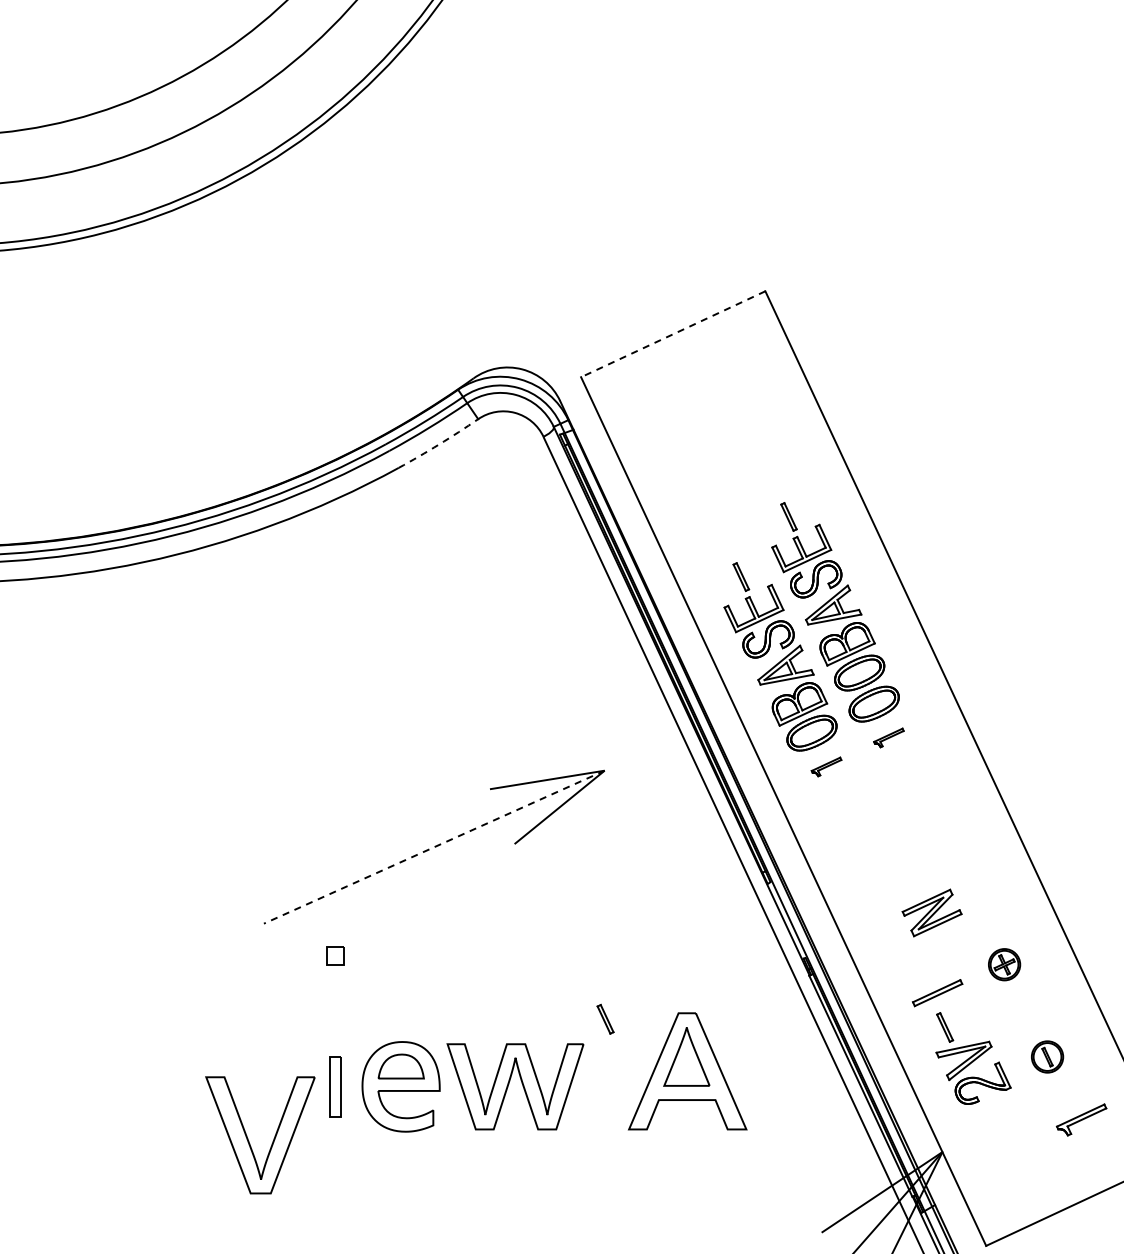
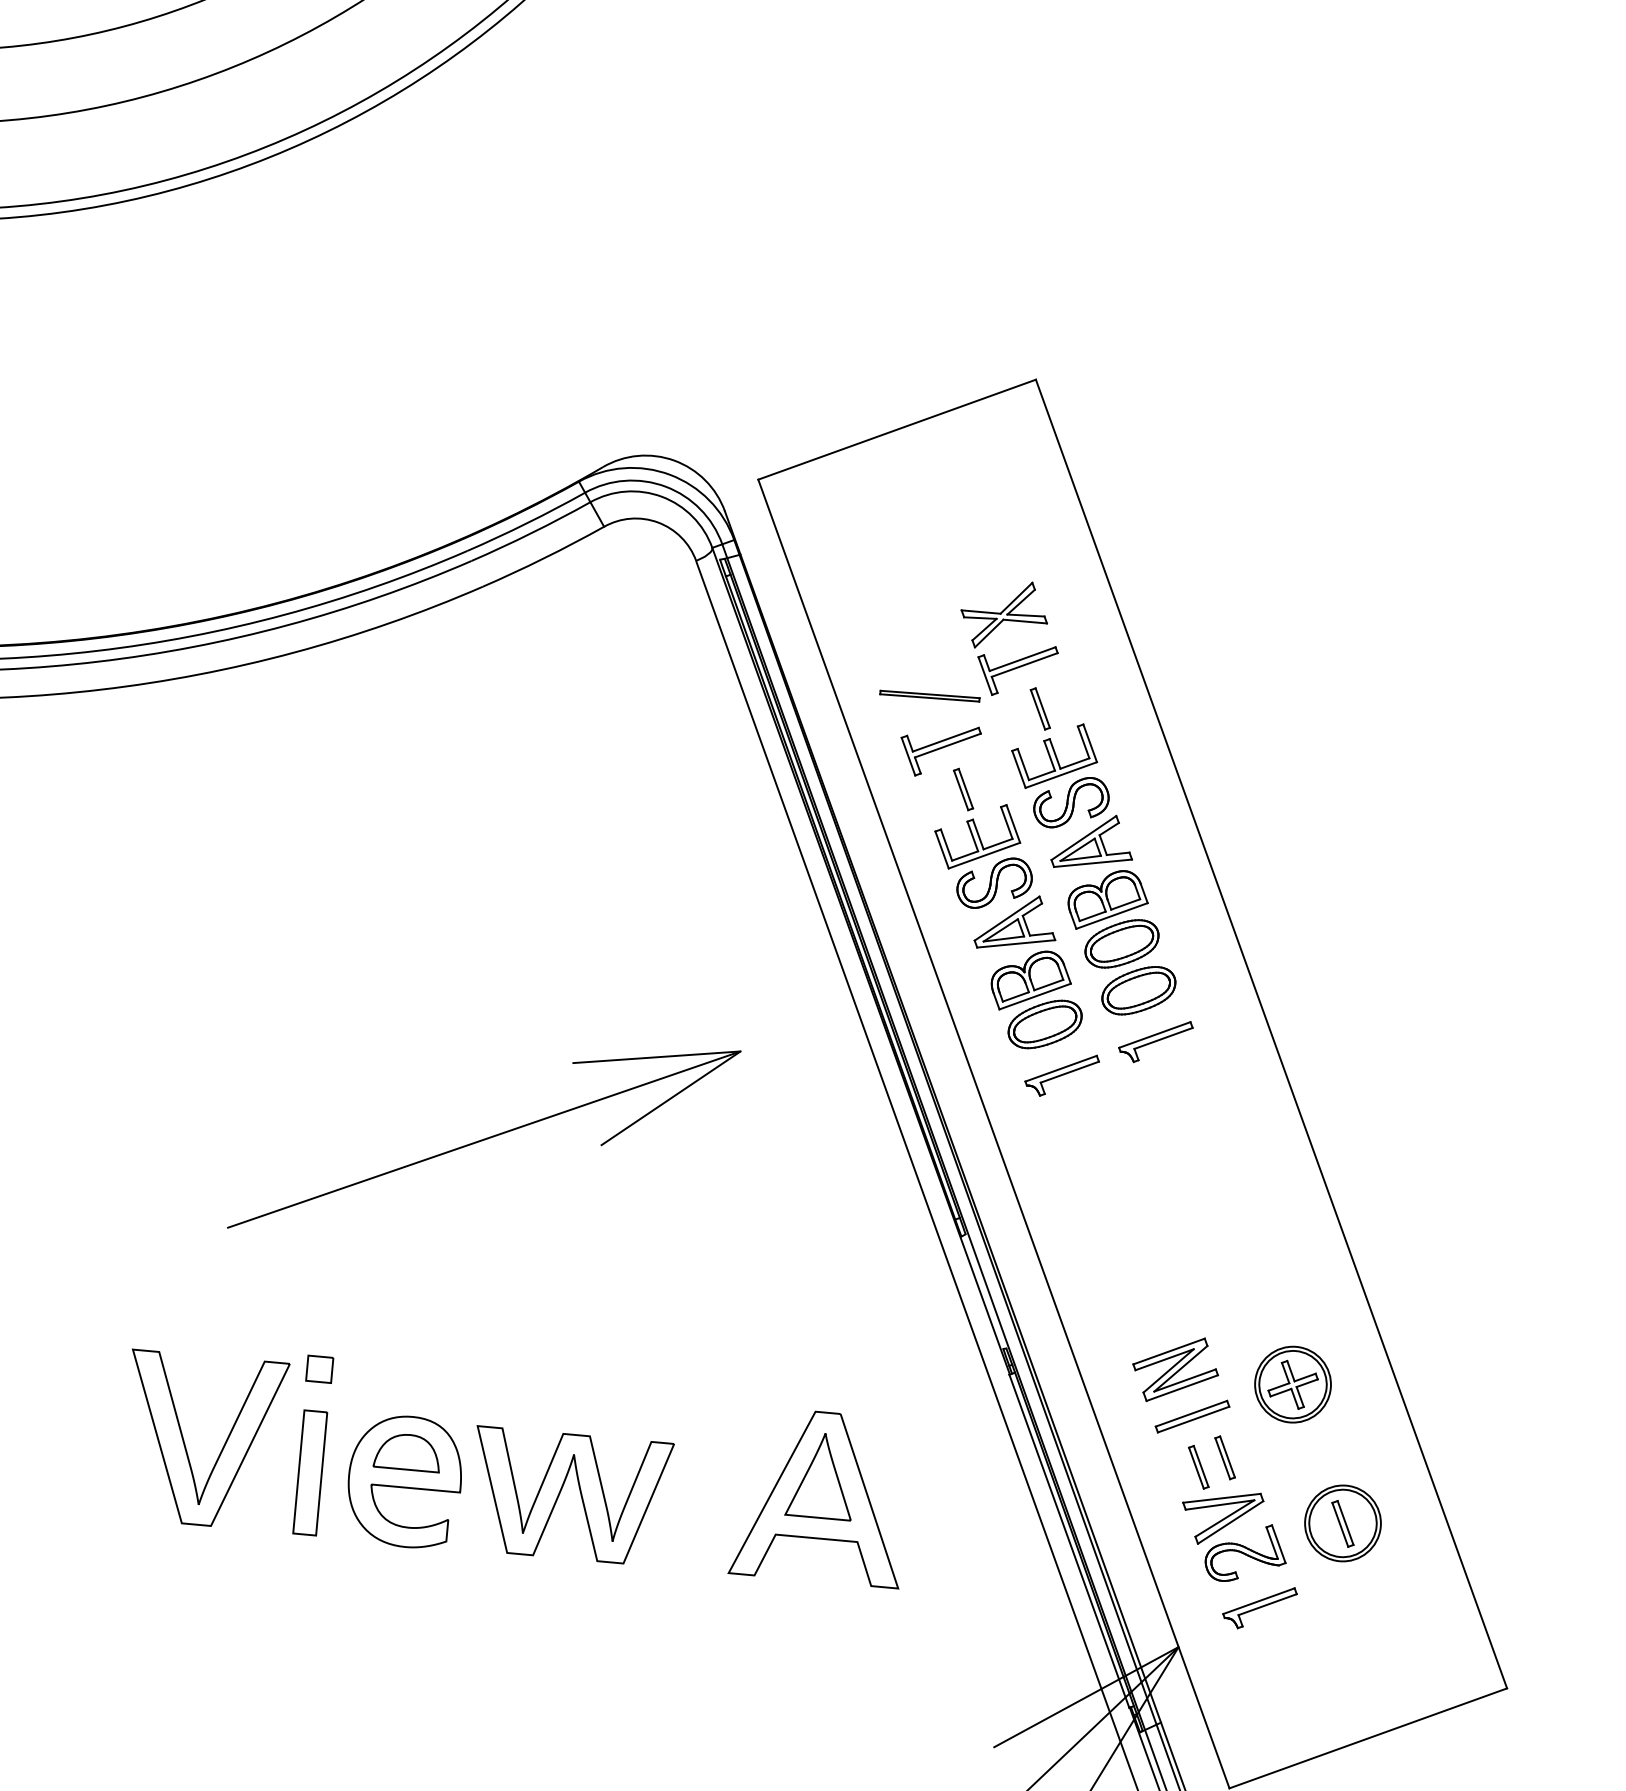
line: (673, 334) -> (897, 430), dashed -> solid
arc: (439, 444) -> (544, 558), dashed -> solid
part: (737, 473) -> (971, 639), added
part: (722, 551) -> (939, 750), added
part: (888, 737) -> (1155, 1040), size x1.67
part: (826, 766) -> (1061, 1074), size x1.67
line: (434, 847) -> (484, 1140), dashed -> solid
part: (931, 912) -> (1174, 1368), moved
part: (335, 955) -> (319, 1368), moved
part: (1004, 964) -> (1292, 1384), size x1.67
part: (605, 1018) -> (1225, 1456), moved
part: (1047, 1056) -> (1343, 1522), size x1.67
part: (335, 1086) -> (310, 1472), size x1.43
part: (1081, 1119) -> (1259, 1606), moved
part: (248, 1138) -> (185, 1443), moved

